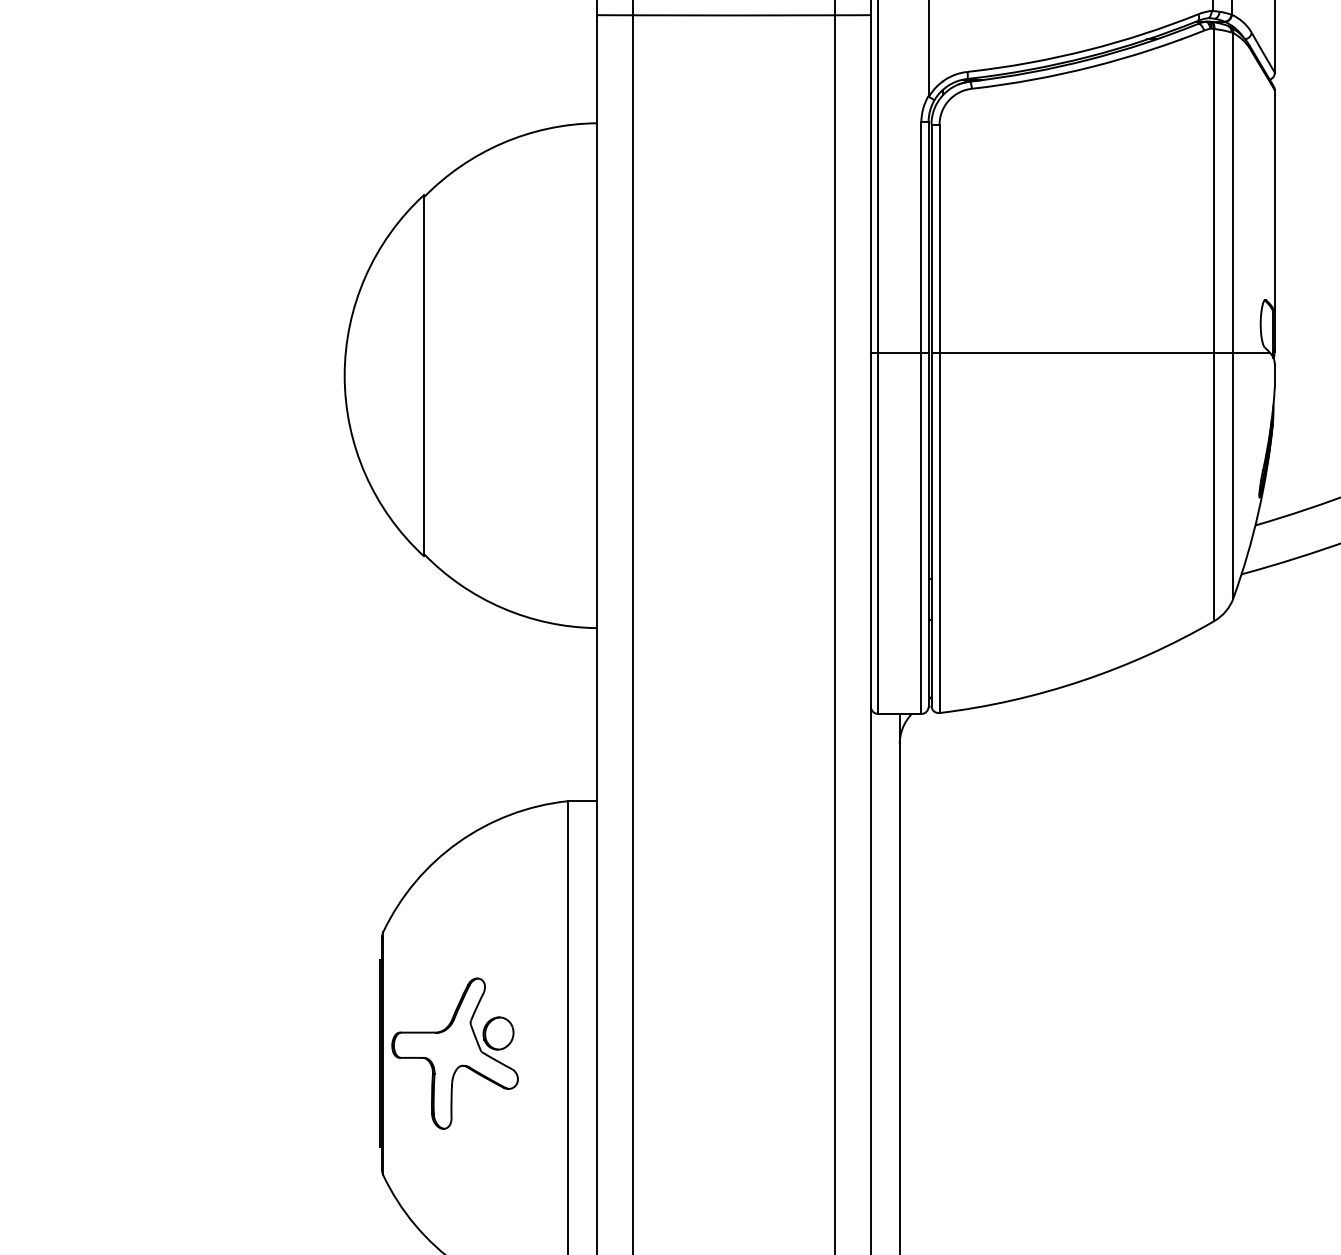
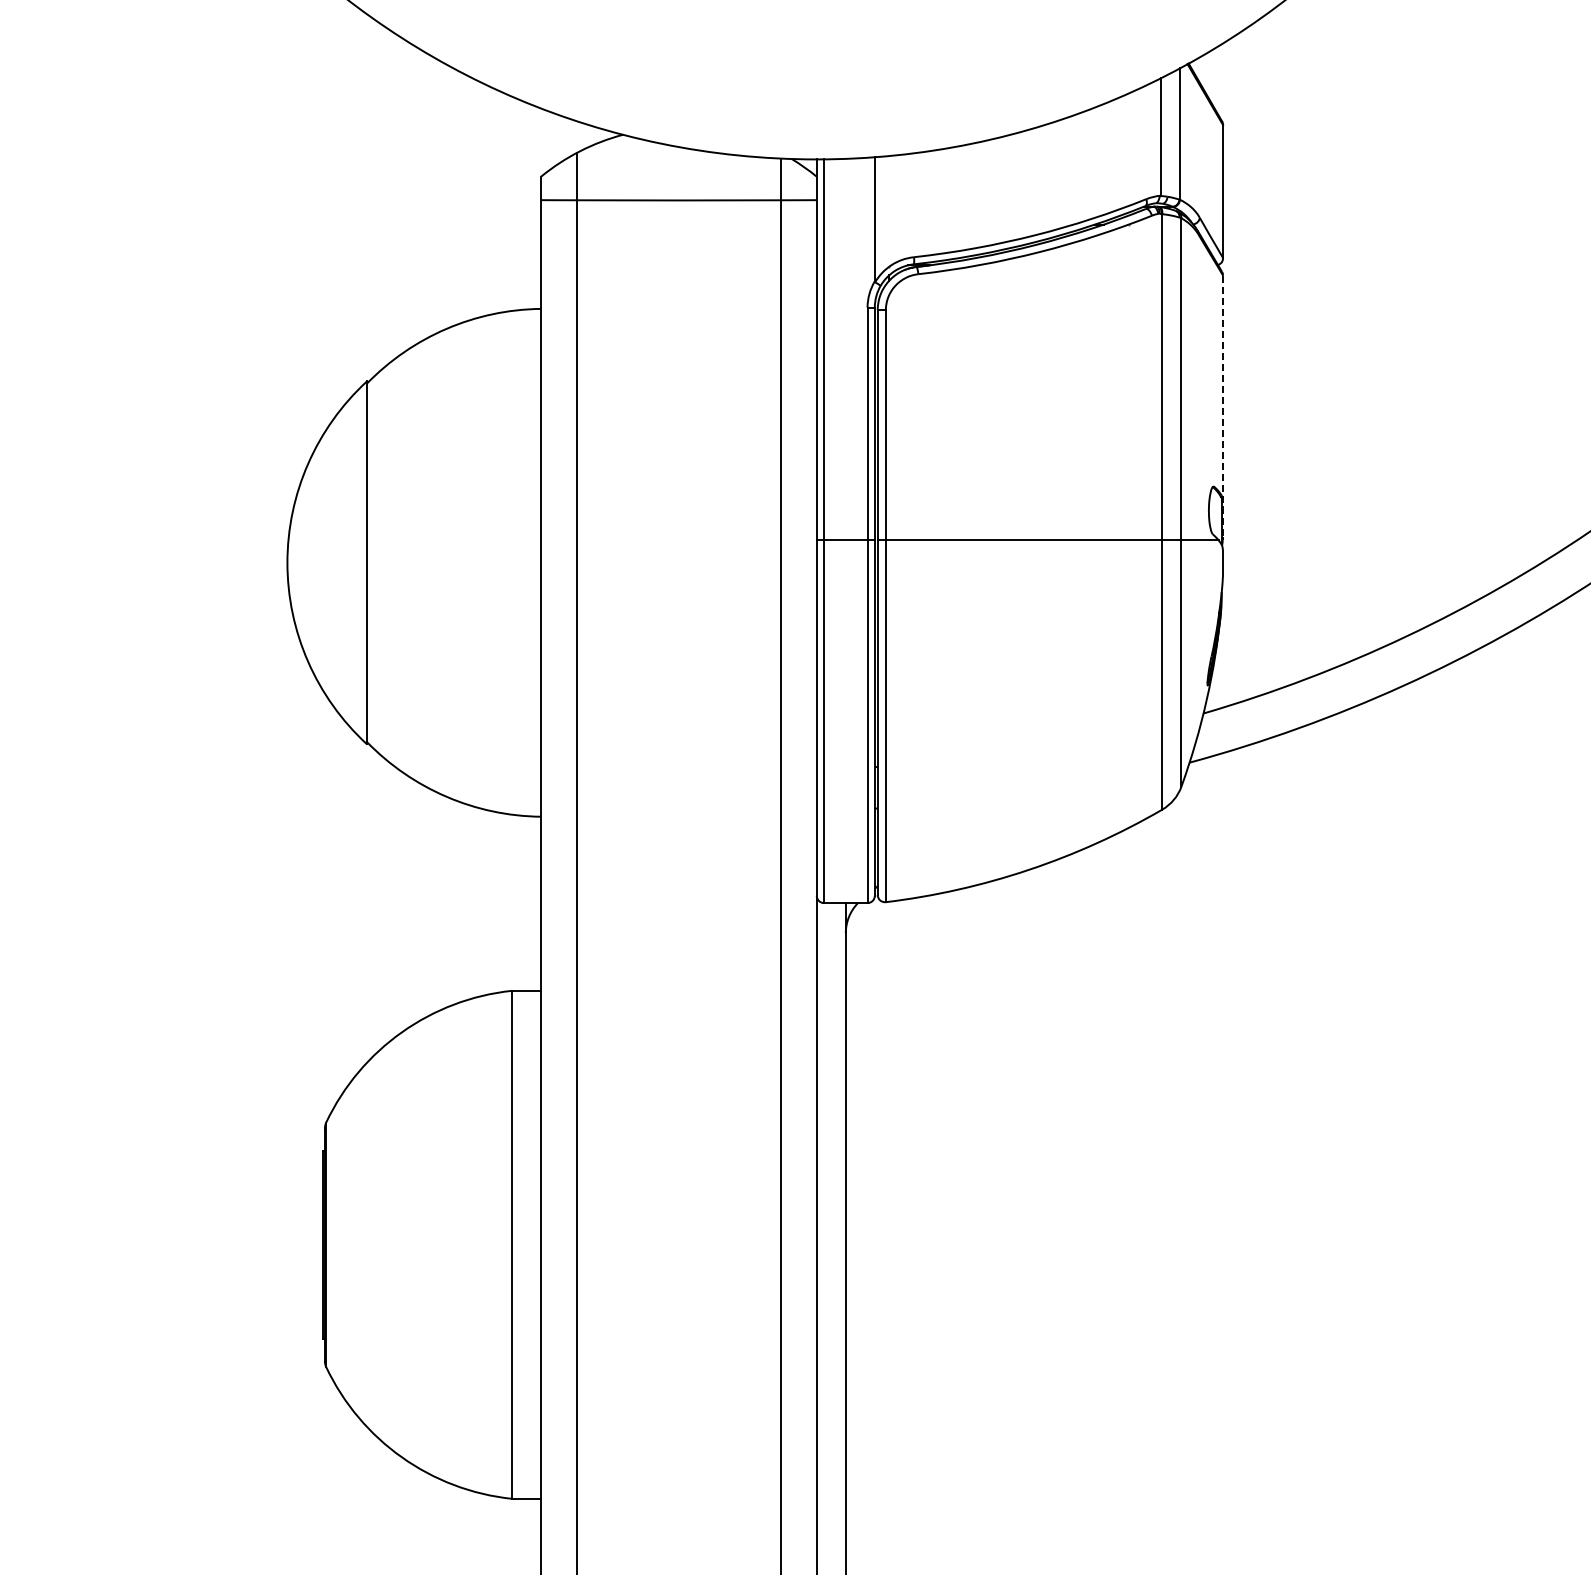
line: (1275, 220) -> (1223, 406), solid -> dashed
part: (455, 1053) -> (398, 1244), removed

